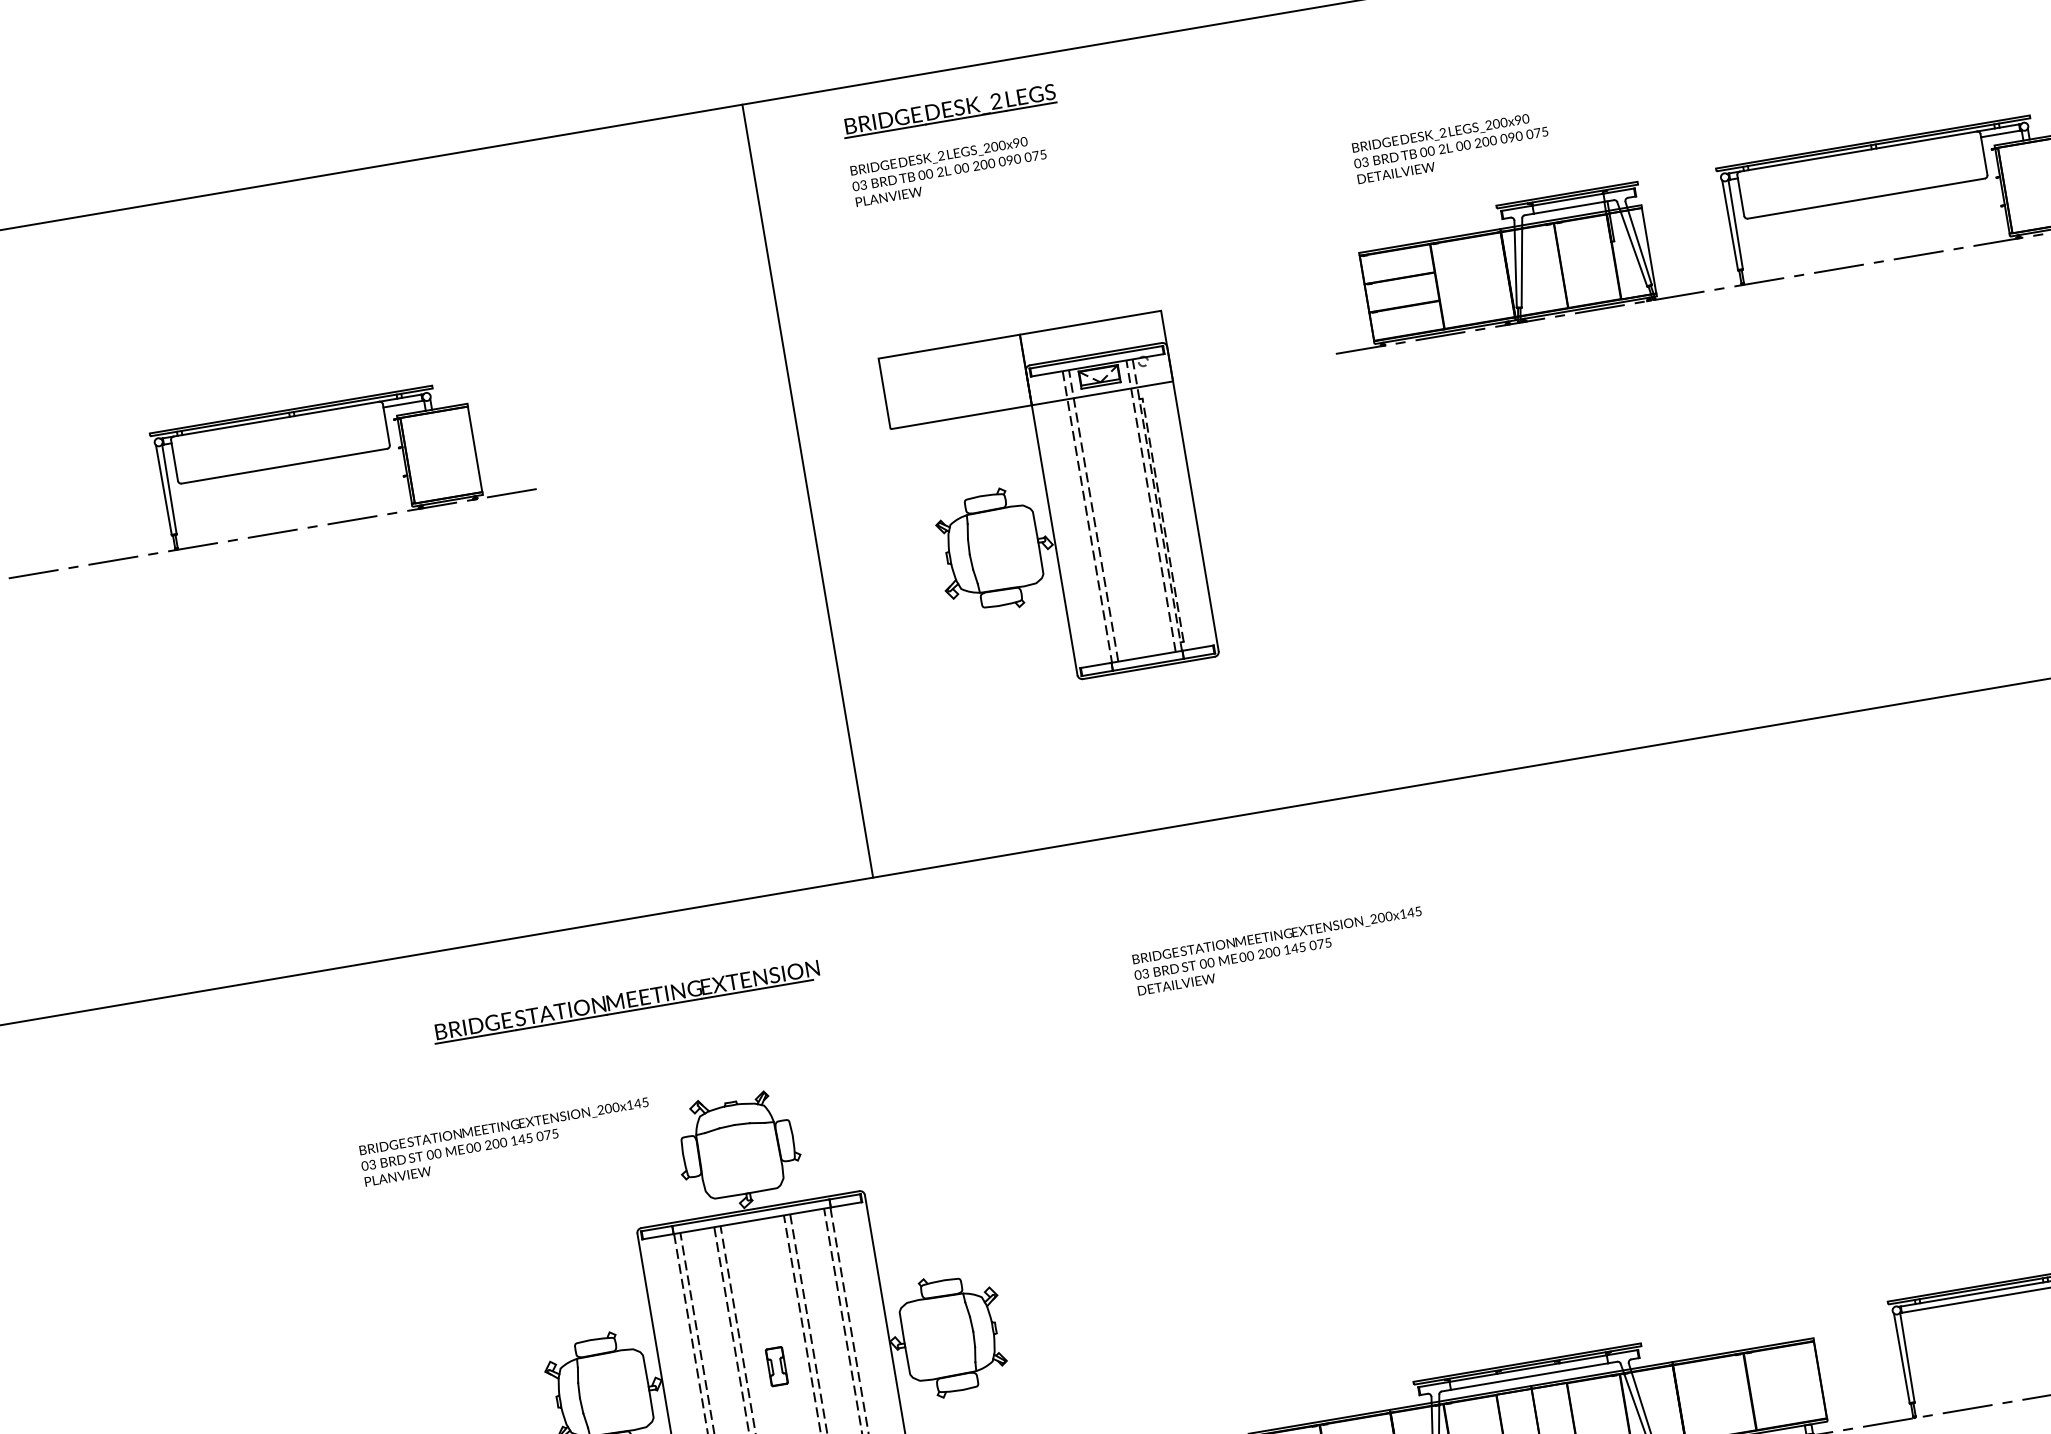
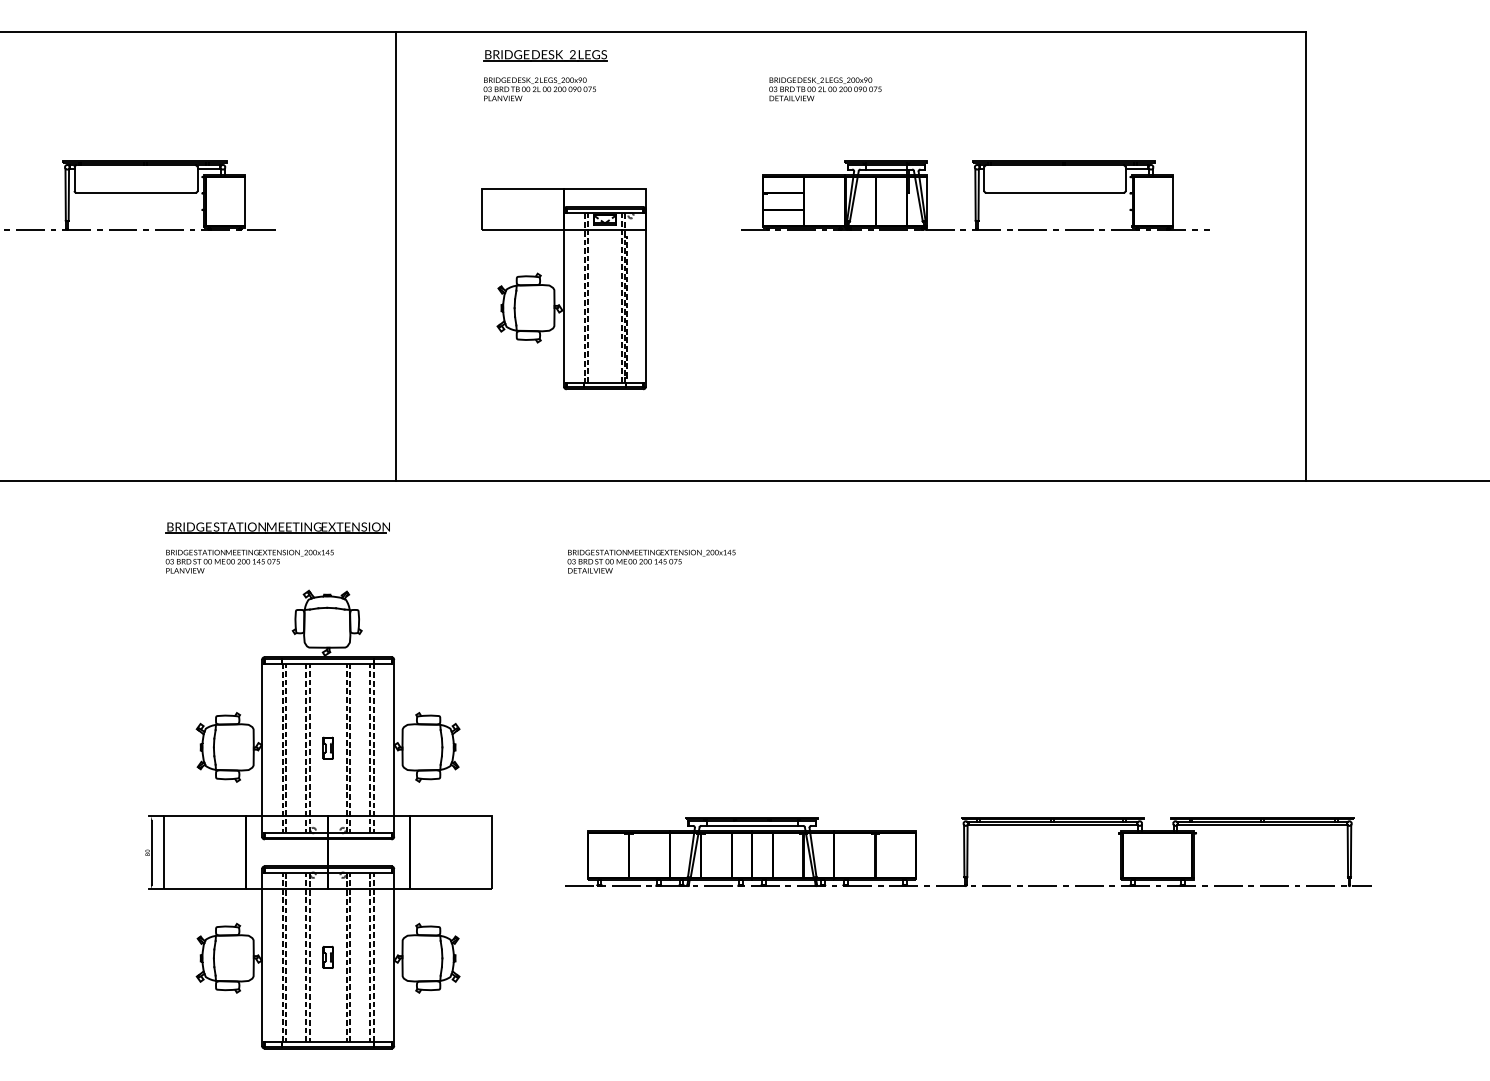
text: (1451, 147) -> (825, 89), moved
line: (808, 490) -> (396, 256), moved
text: (505, 1141) -> (249, 561), moved

